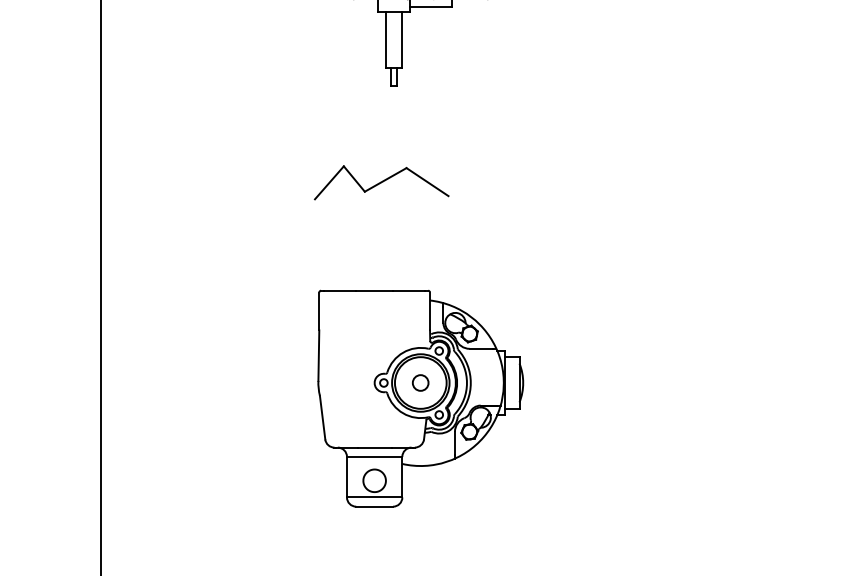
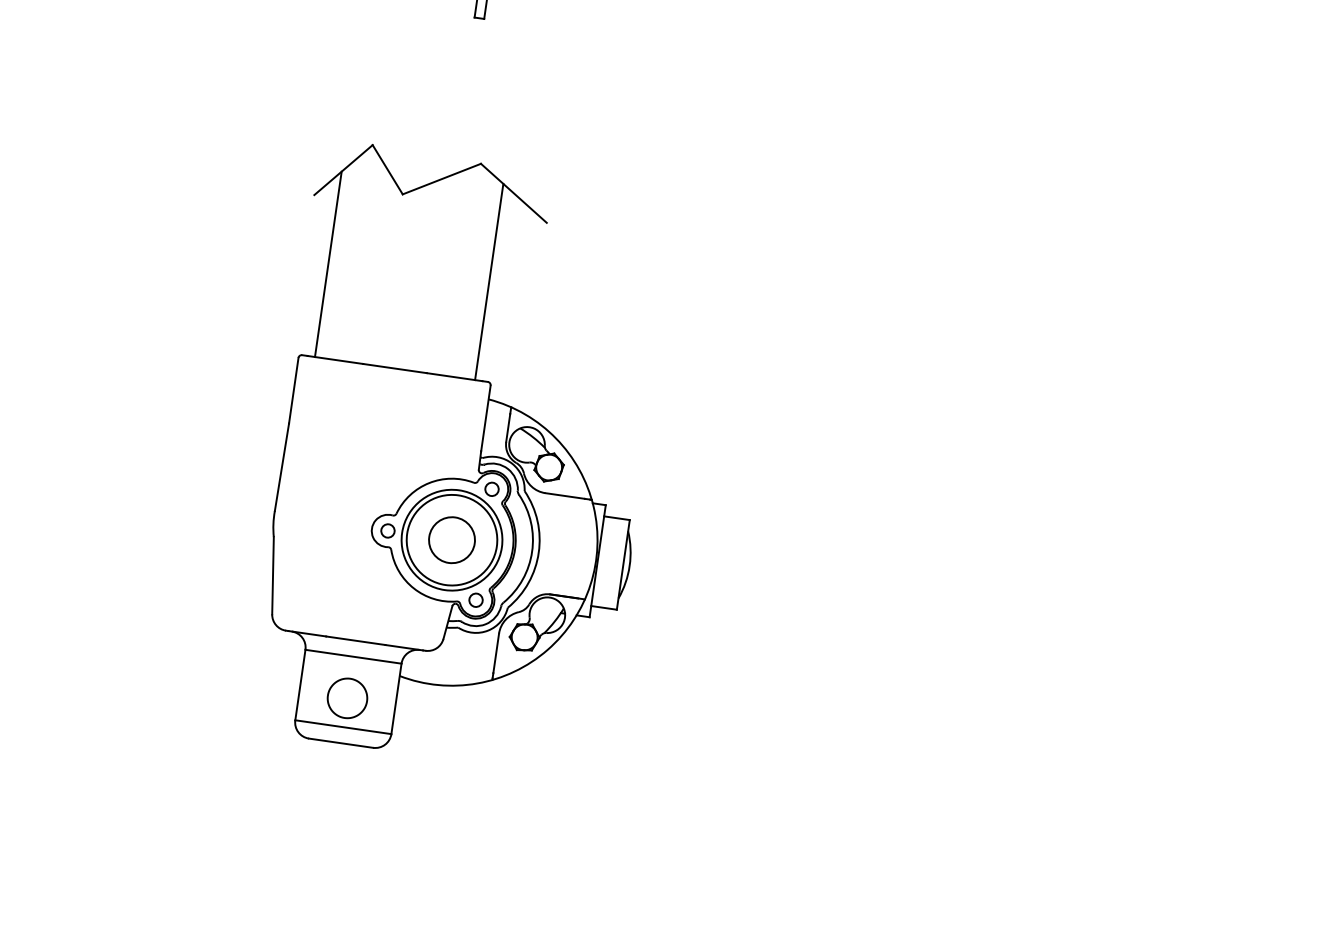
line: (420, 233) -> (488, 280), added
line: (328, 236) -> (328, 262), added
circle: (420, 382) -> (451, 539), size x1.67

